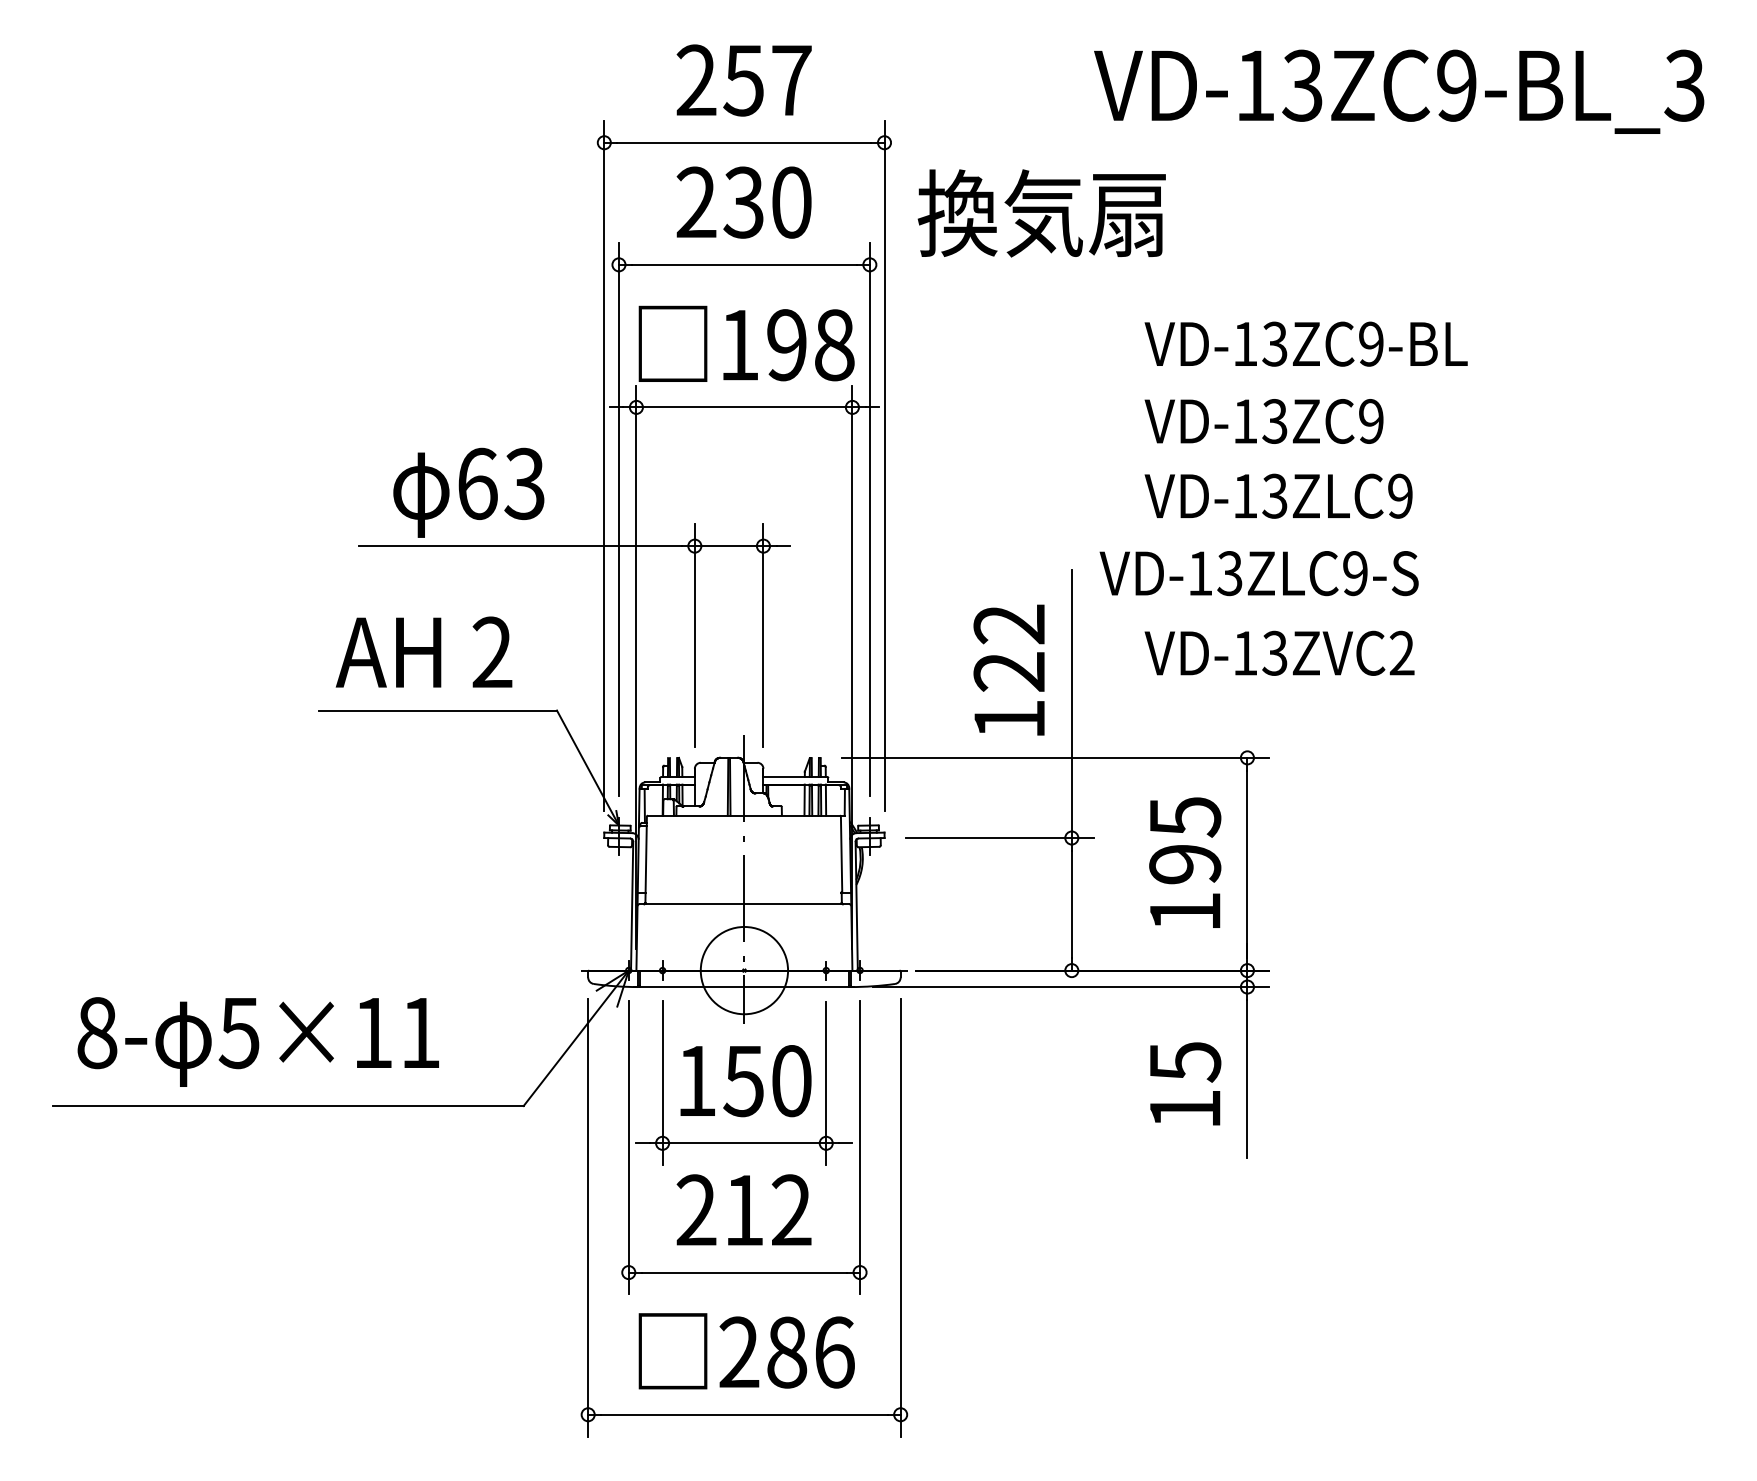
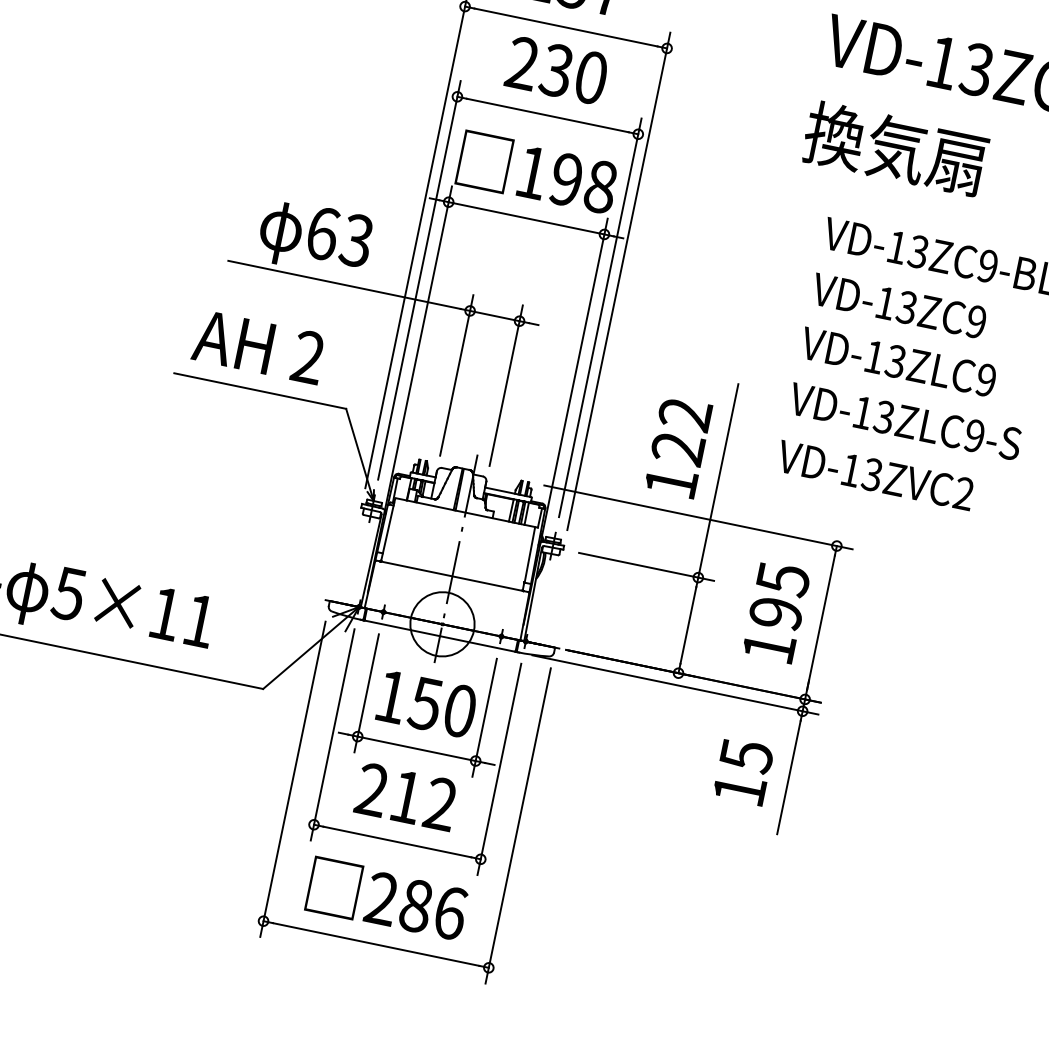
text: (1041, 213) -> (895, 148), moved
text: (1258, 573) -> (904, 421), moved

